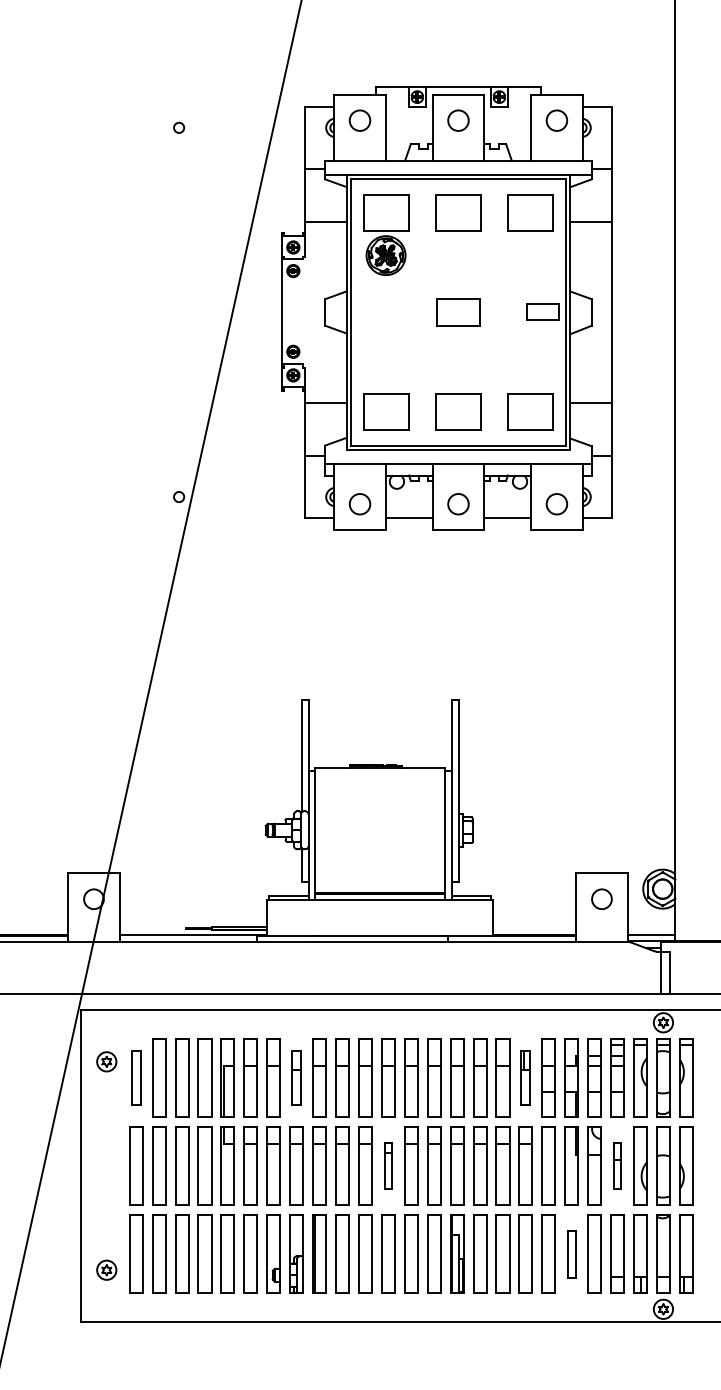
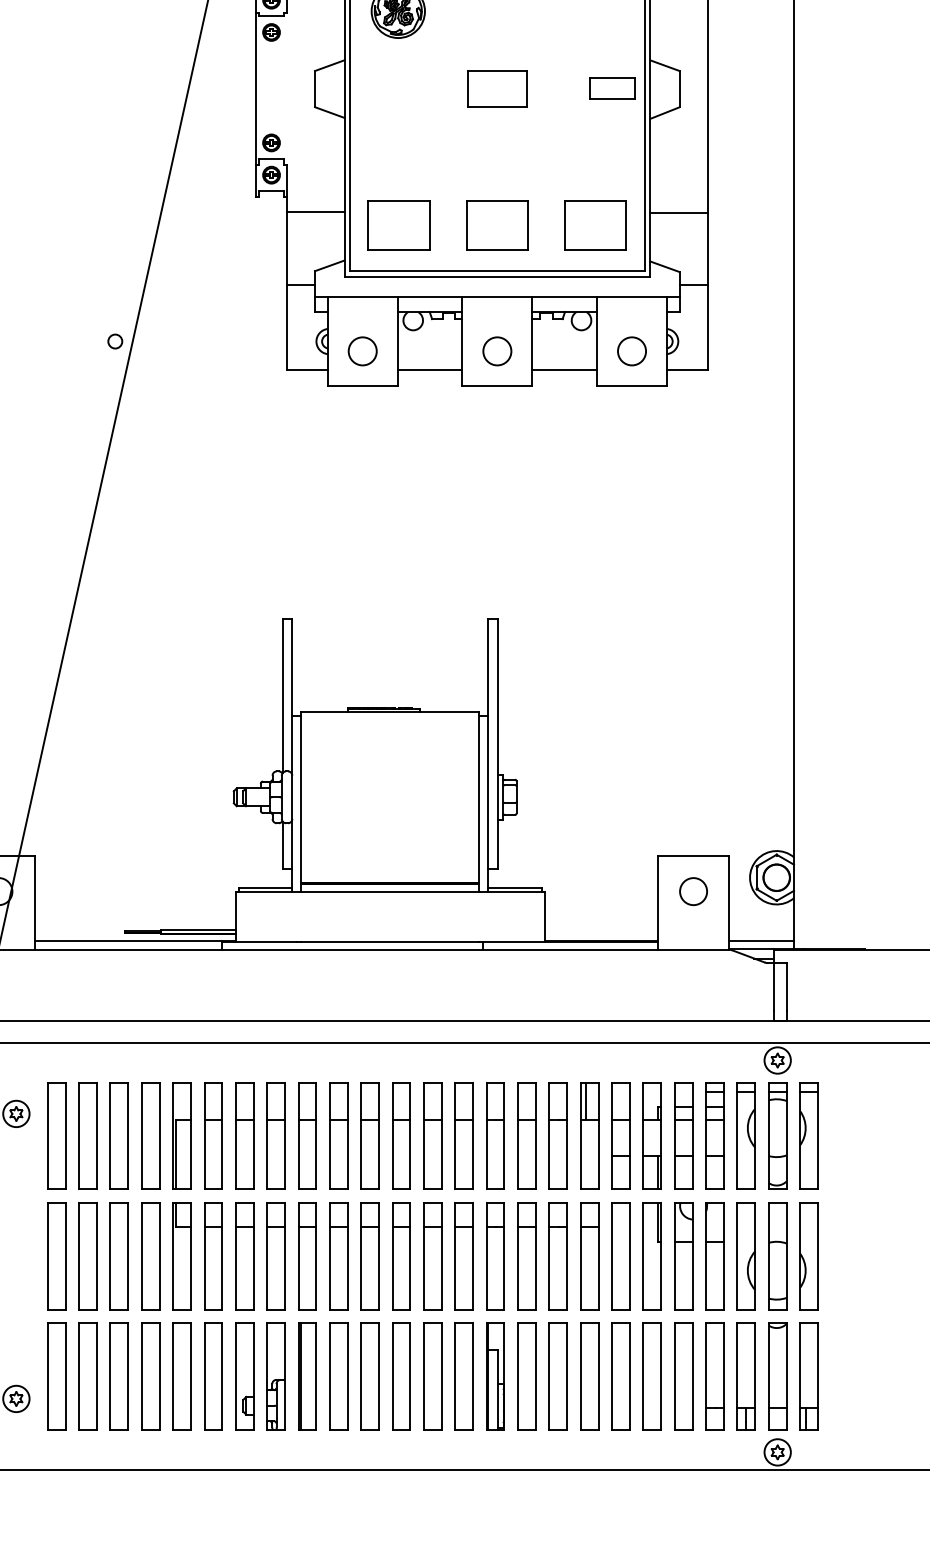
part: (136, 1077) -> (57, 1135), size x1.43
part: (296, 1077) -> (275, 1135), size x1.43
part: (525, 1077) -> (589, 1135), size x1.43
part: (388, 1165) -> (401, 1255), size x1.67
part: (617, 1165) -> (714, 1255), size x1.67
part: (571, 1253) -> (651, 1376), size x1.67

